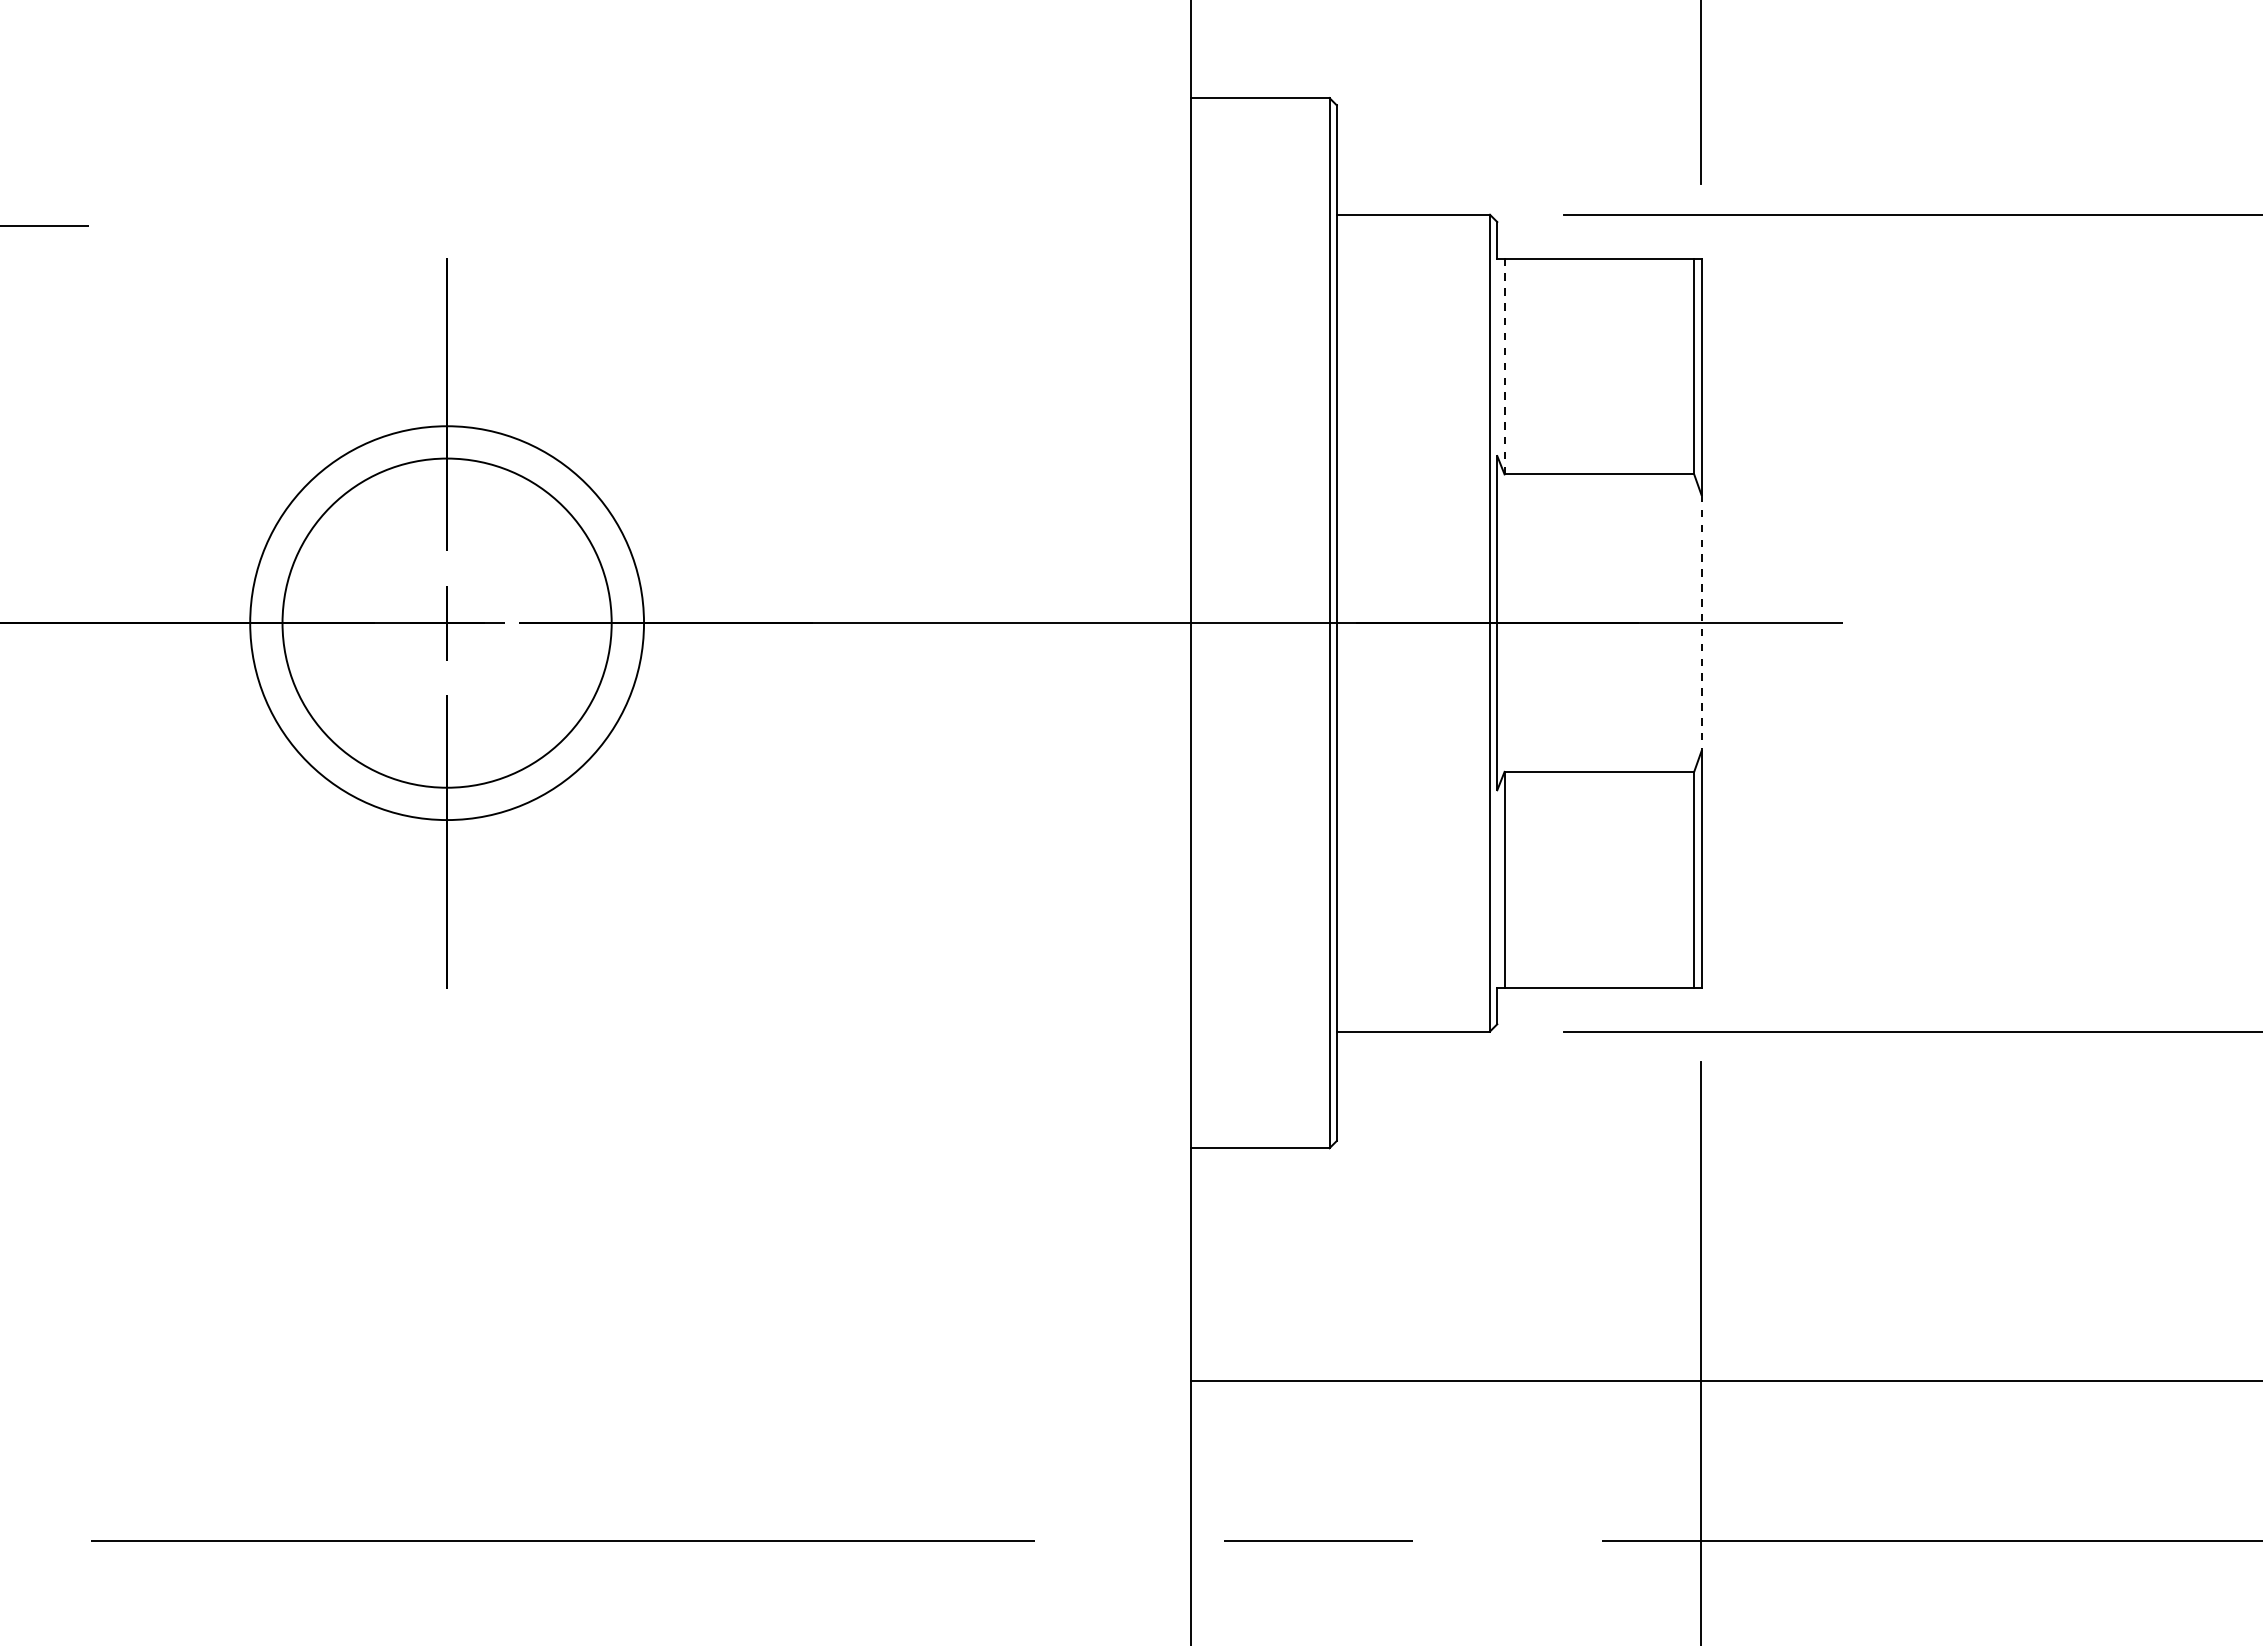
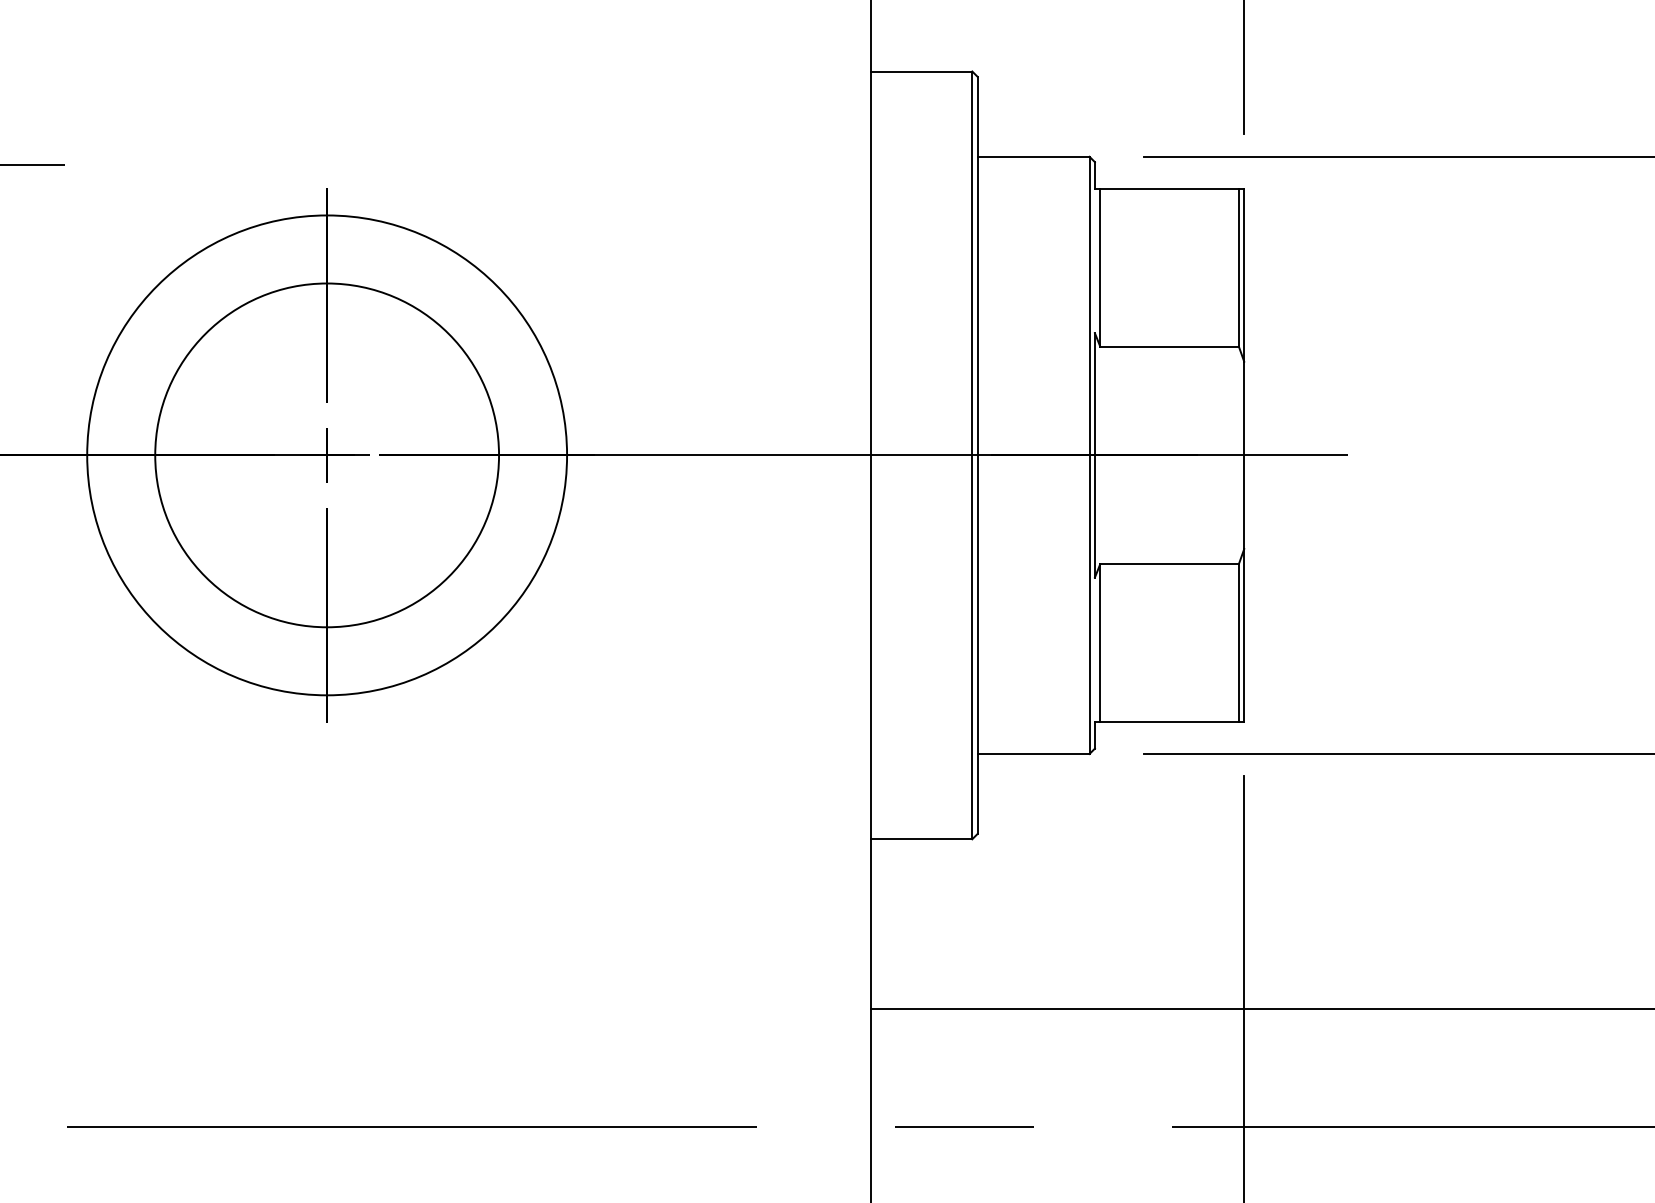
line: (1504, 366) -> (1100, 267), dashed -> solid
circle: (446, 622) -> (326, 454), size x1.67
circle: (446, 623) -> (326, 455), size x1.43
line: (1701, 623) -> (1244, 455), dashed -> solid

